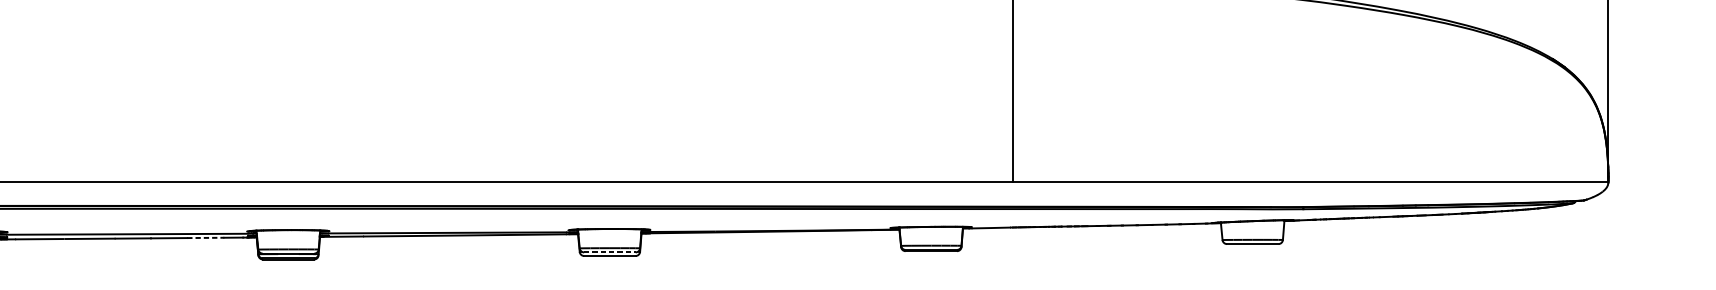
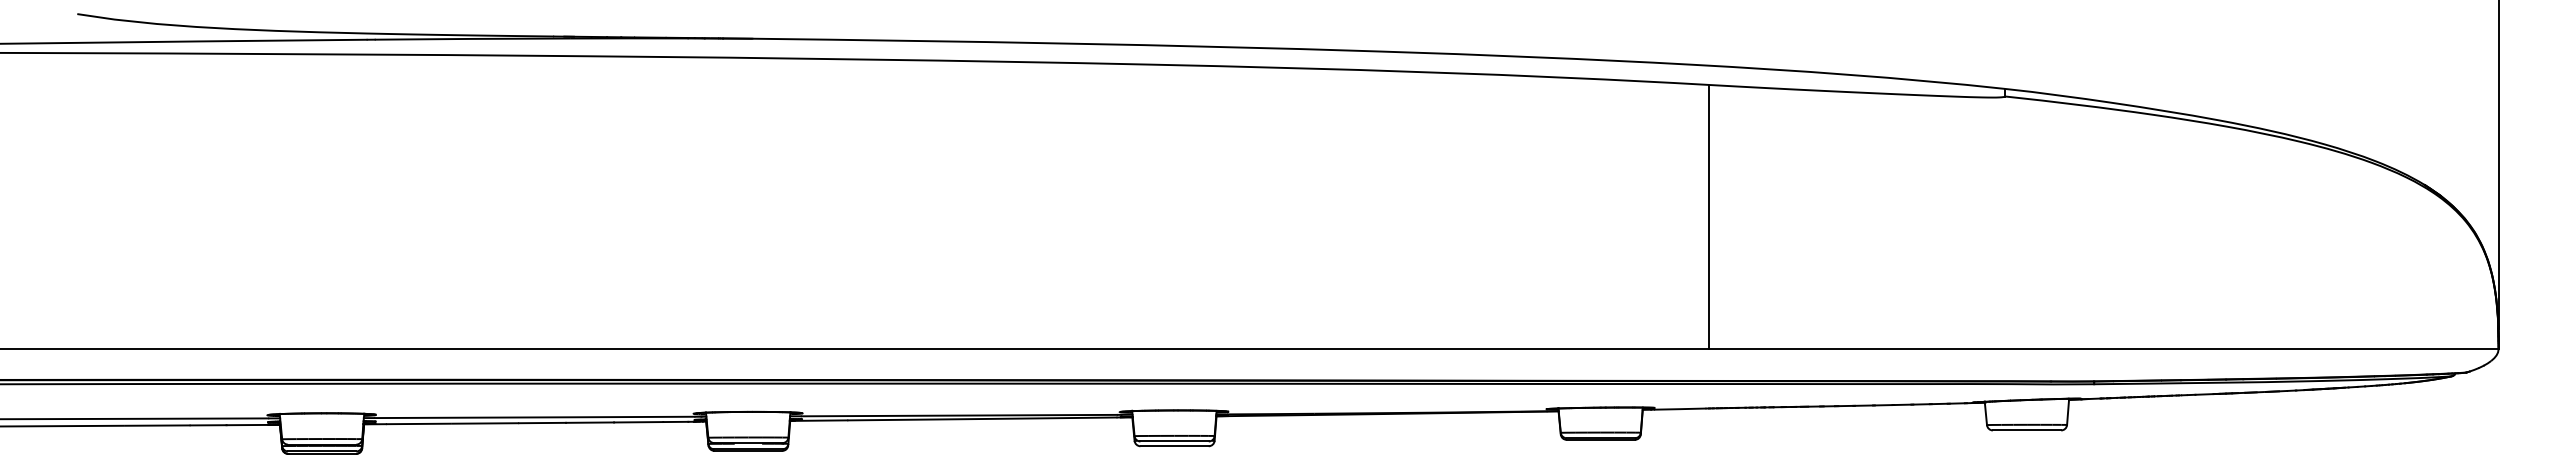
line: (205, 238) -> (638, 422), dashed -> solid
line: (610, 252) -> (1175, 441), dashed -> solid

